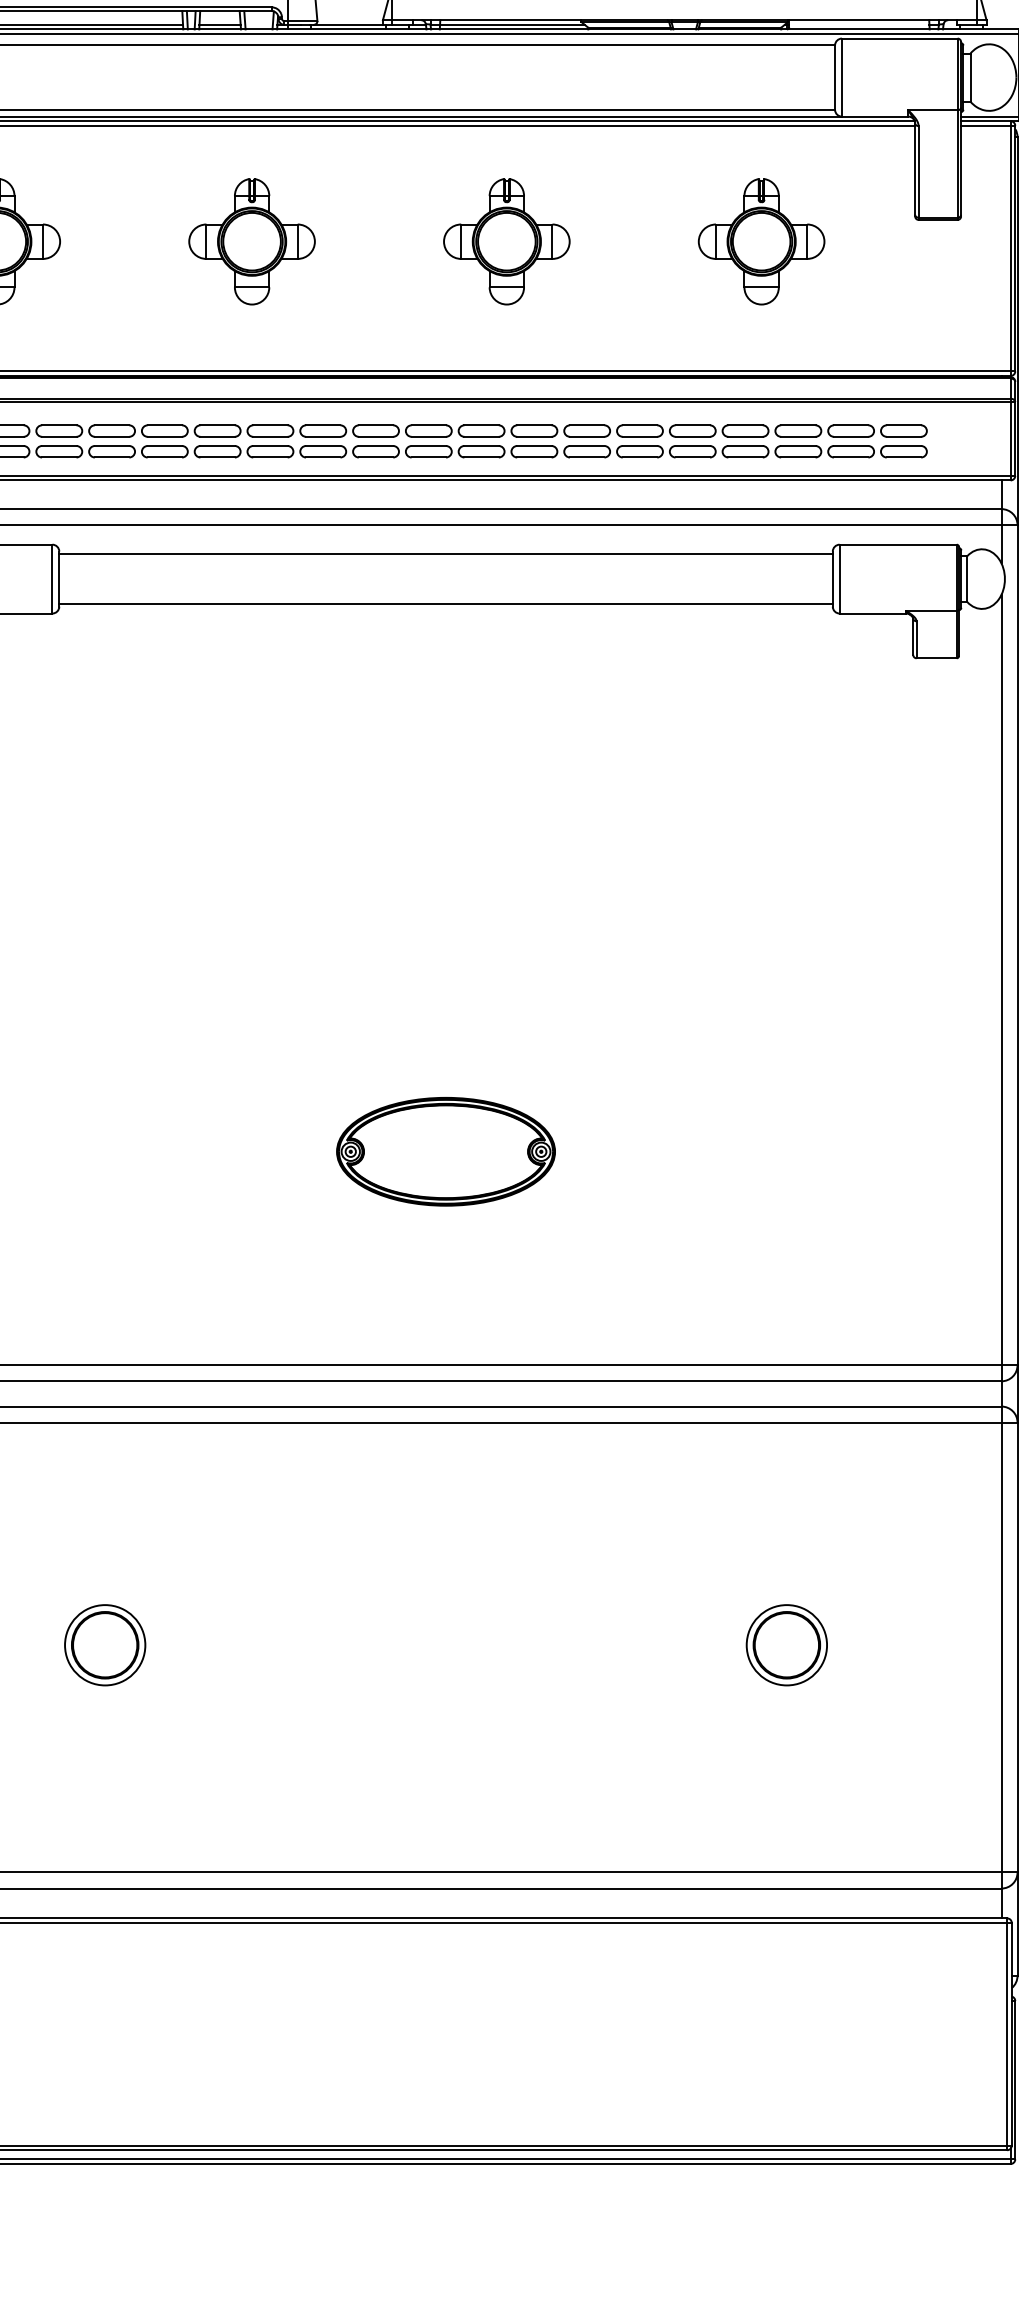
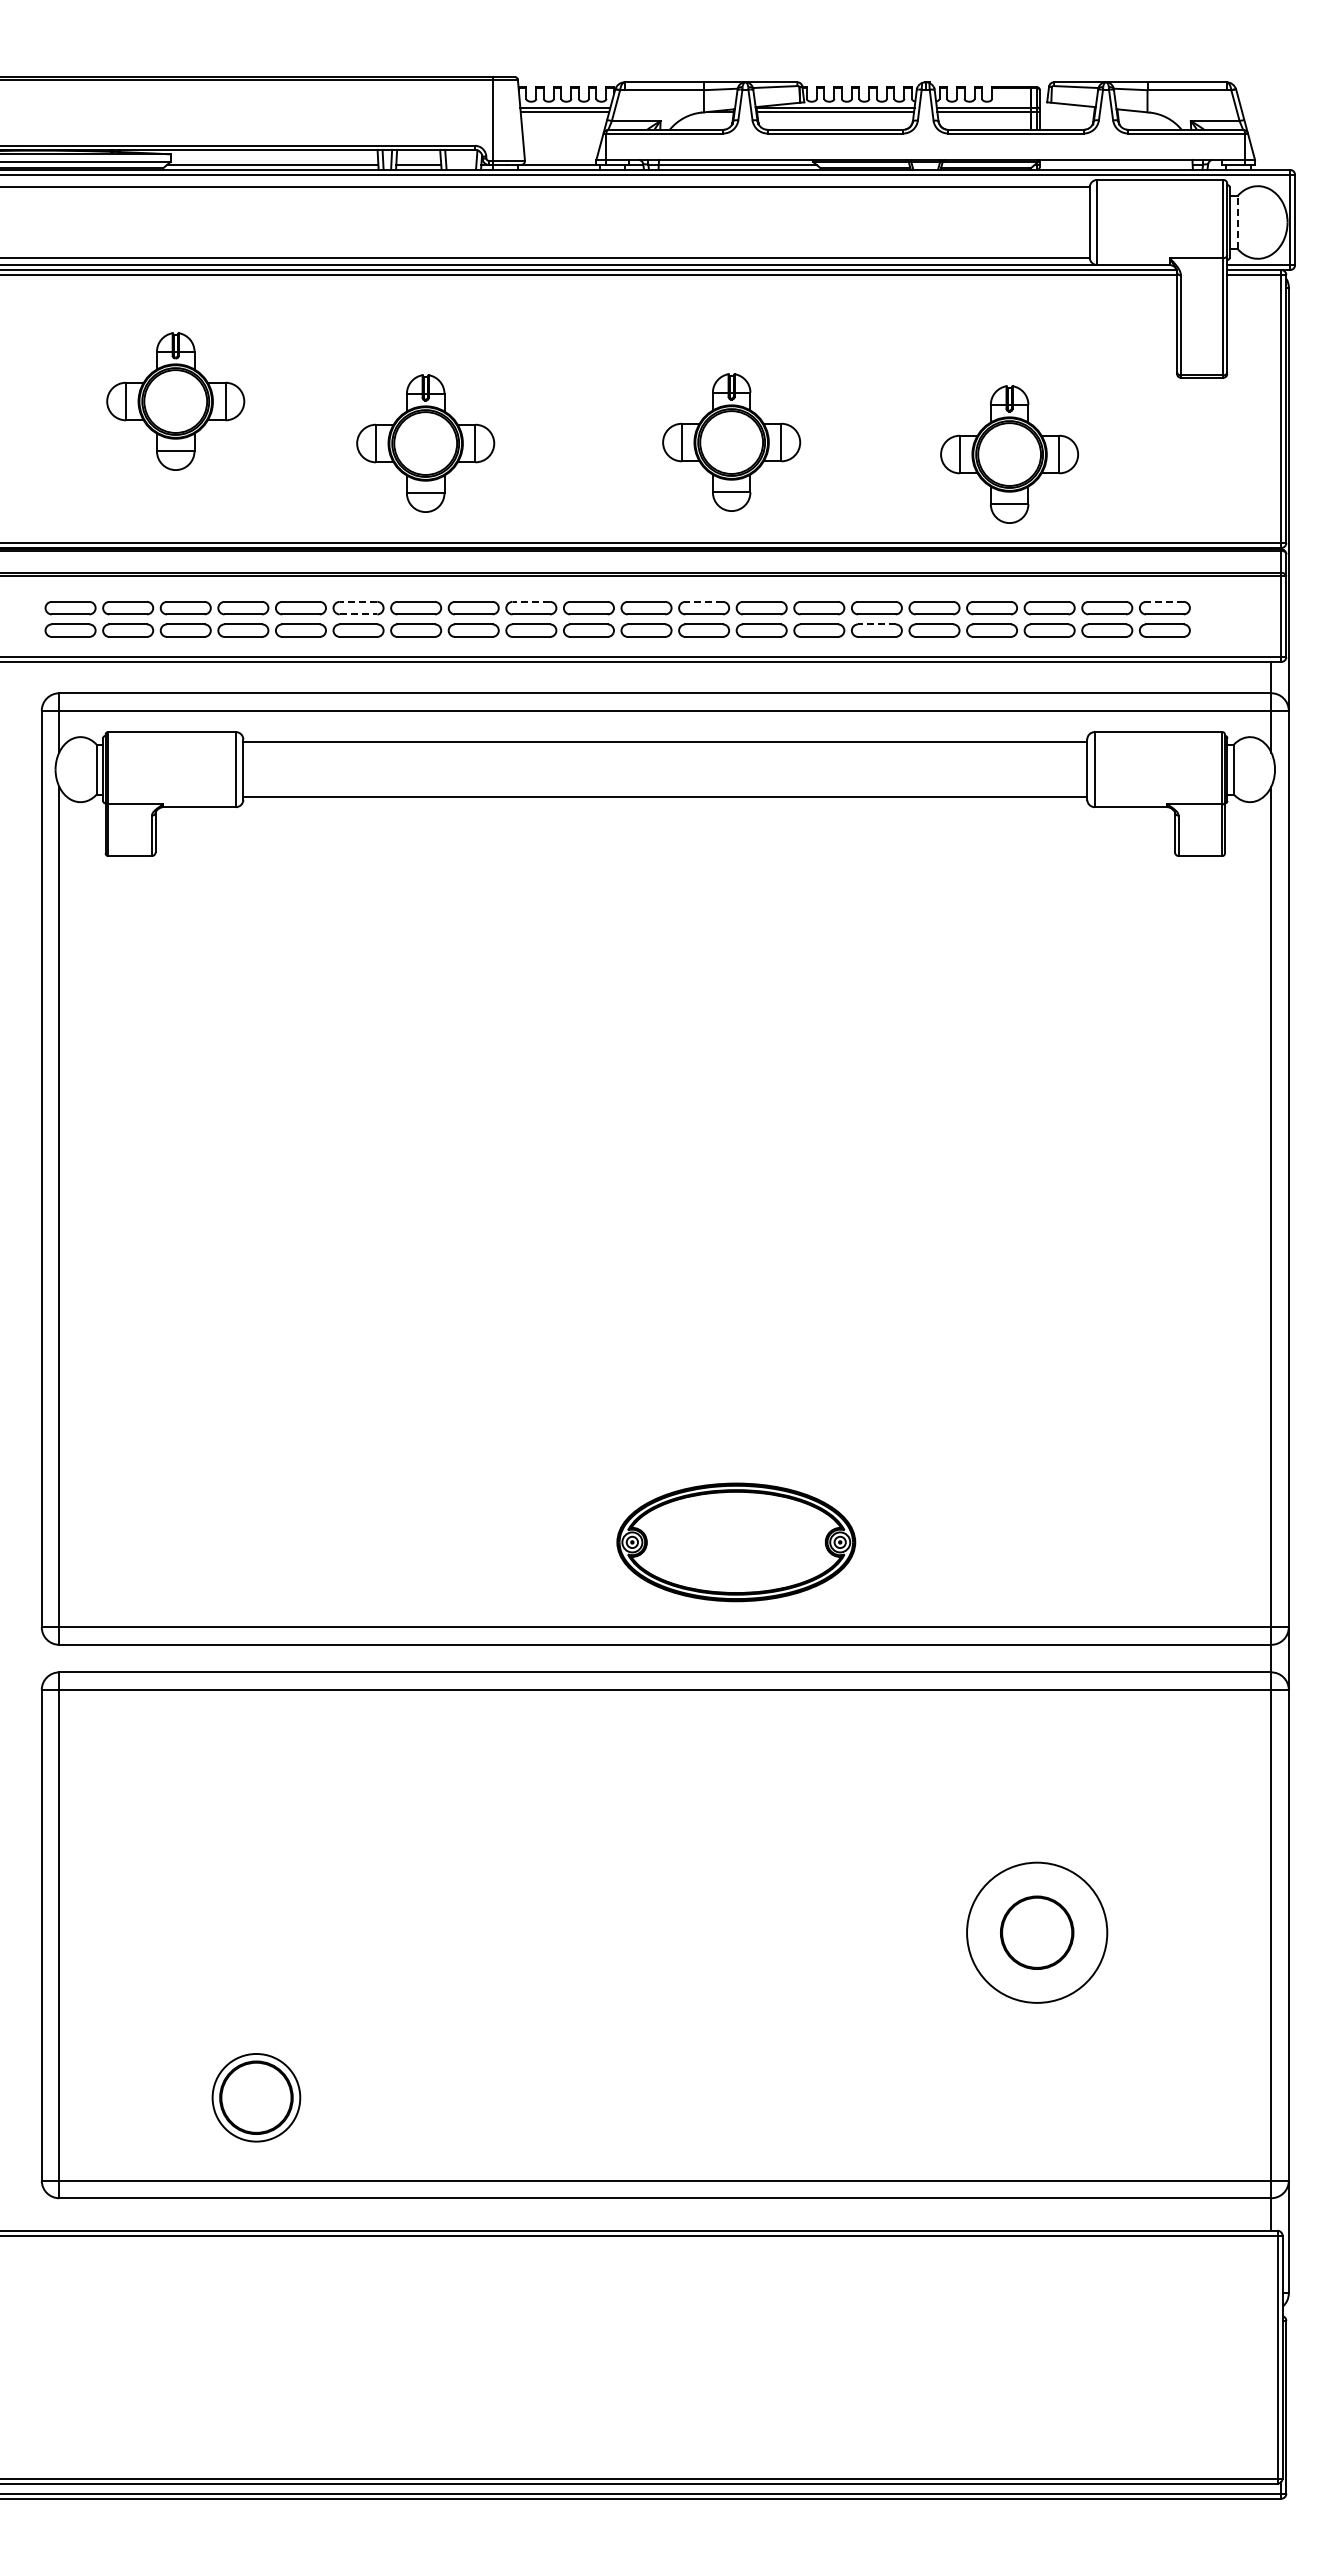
line: (970, 77) -> (1237, 222), solid -> dashed
part: (251, 241) -> (425, 443), moved
part: (506, 241) -> (731, 442), moved
part: (761, 241) -> (1009, 454), moved
line: (164, 424) -> (358, 601), solid -> dashed
line: (323, 424) -> (531, 601), solid -> dashed
line: (481, 424) -> (704, 601), solid -> dashed
line: (903, 424) -> (1164, 601), solid -> dashed
line: (164, 436) -> (358, 614), solid -> dashed
line: (639, 446) -> (876, 624), solid -> dashed
part: (446, 1151) -> (736, 1542), moved
part: (105, 1644) -> (256, 2097), moved
circle: (786, 1644) -> (1036, 1932), size x1.6

